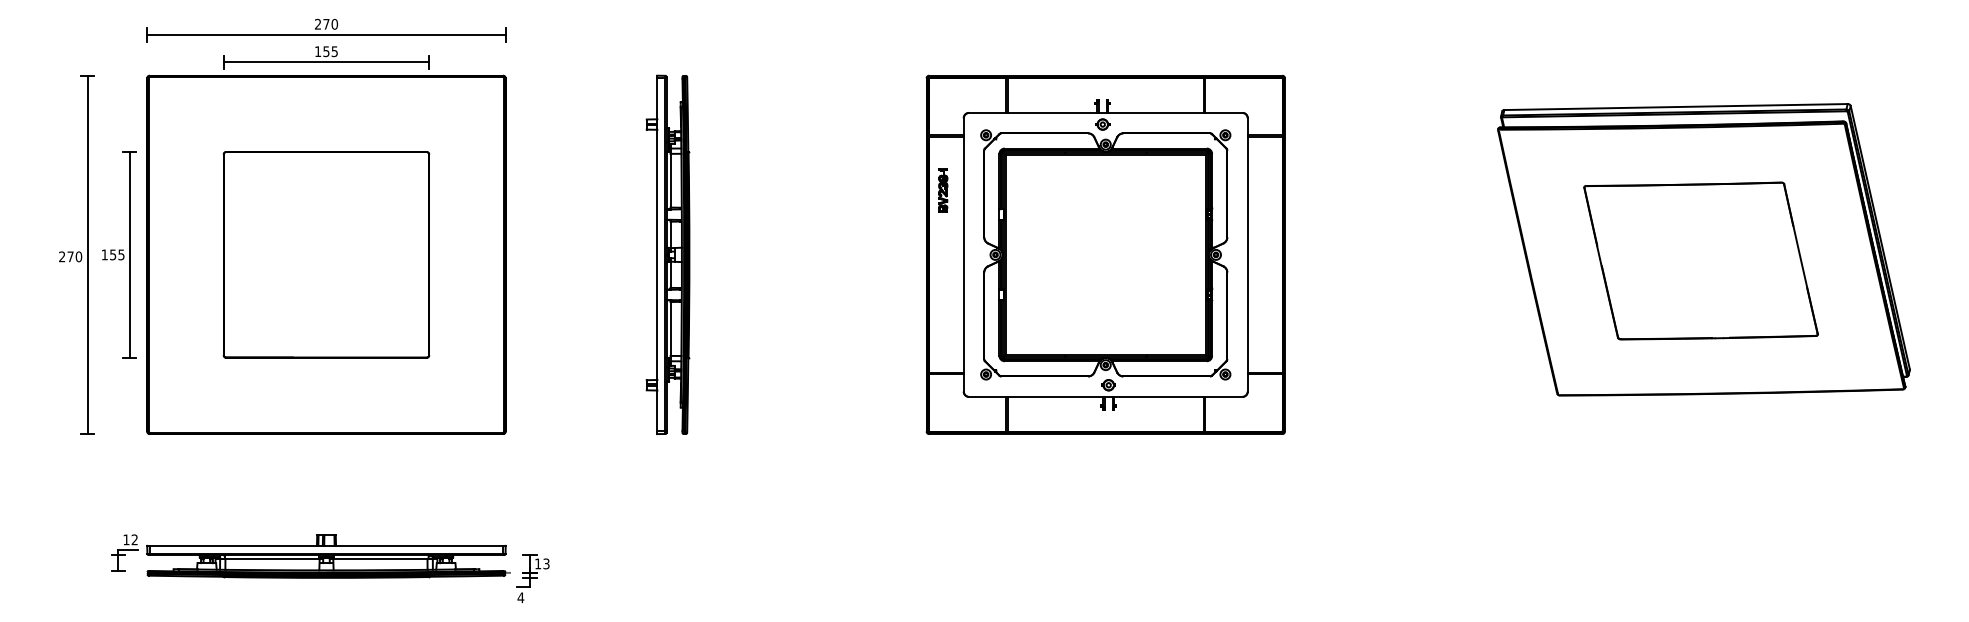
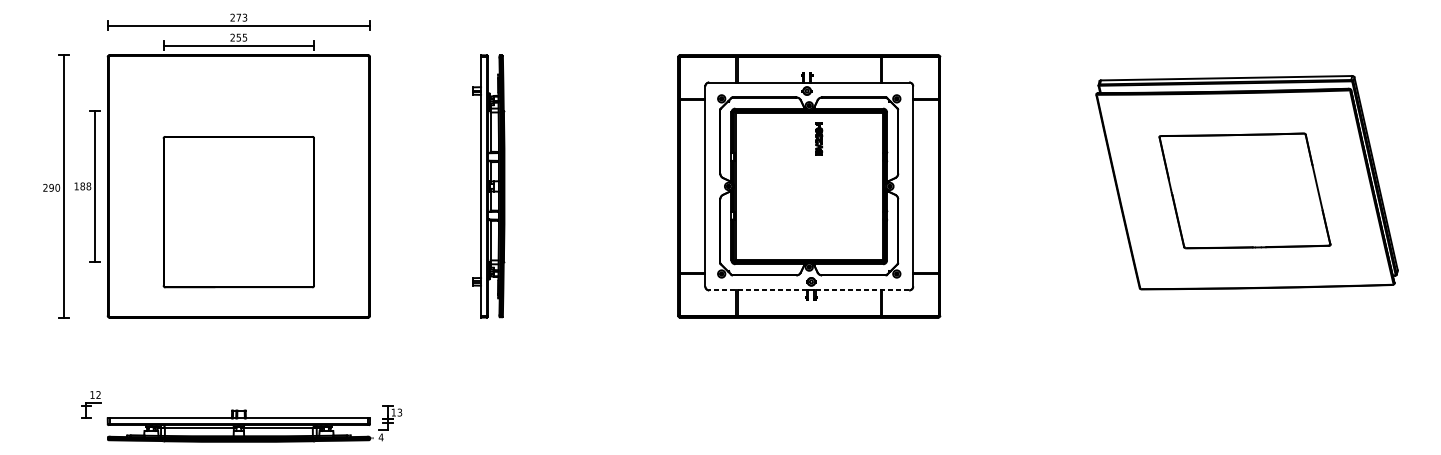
text: (334, 24) -> (244, 17), 270 -> 273
text: (318, 51) -> (233, 37), 155 -> 255
part: (943, 190) -> (819, 139), moved
text: (117, 254) -> (85, 186), 155 -> 188
part: (326, 254) -> (238, 211), moved
text: (70, 256) -> (51, 187), 270 -> 290
line: (1036, 396) -> (758, 290), solid -> dashed
line: (1177, 396) -> (861, 290), solid -> dashed
part: (328, 556) -> (240, 426), moved

